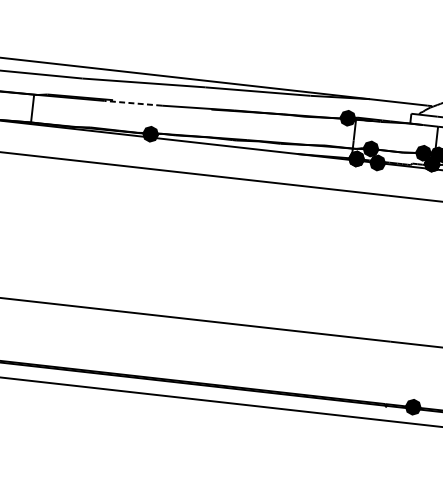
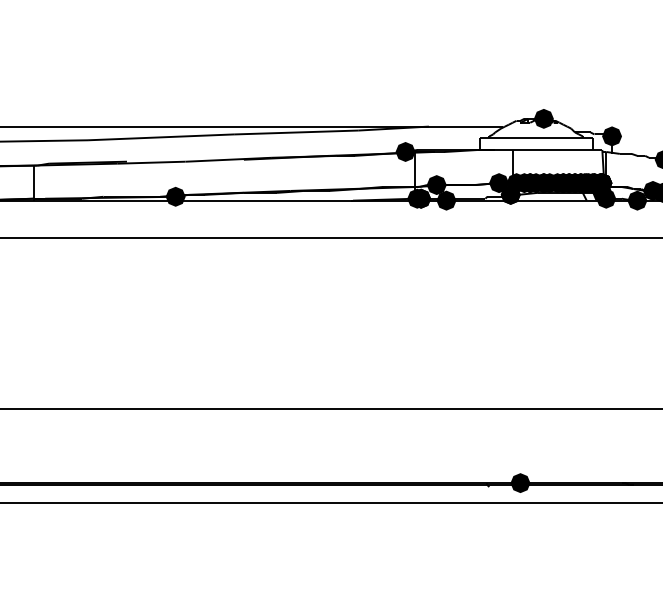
line: (132, 103) -> (150, 162), dashed -> solid
fill: (353, 158) -> (417, 198), added

